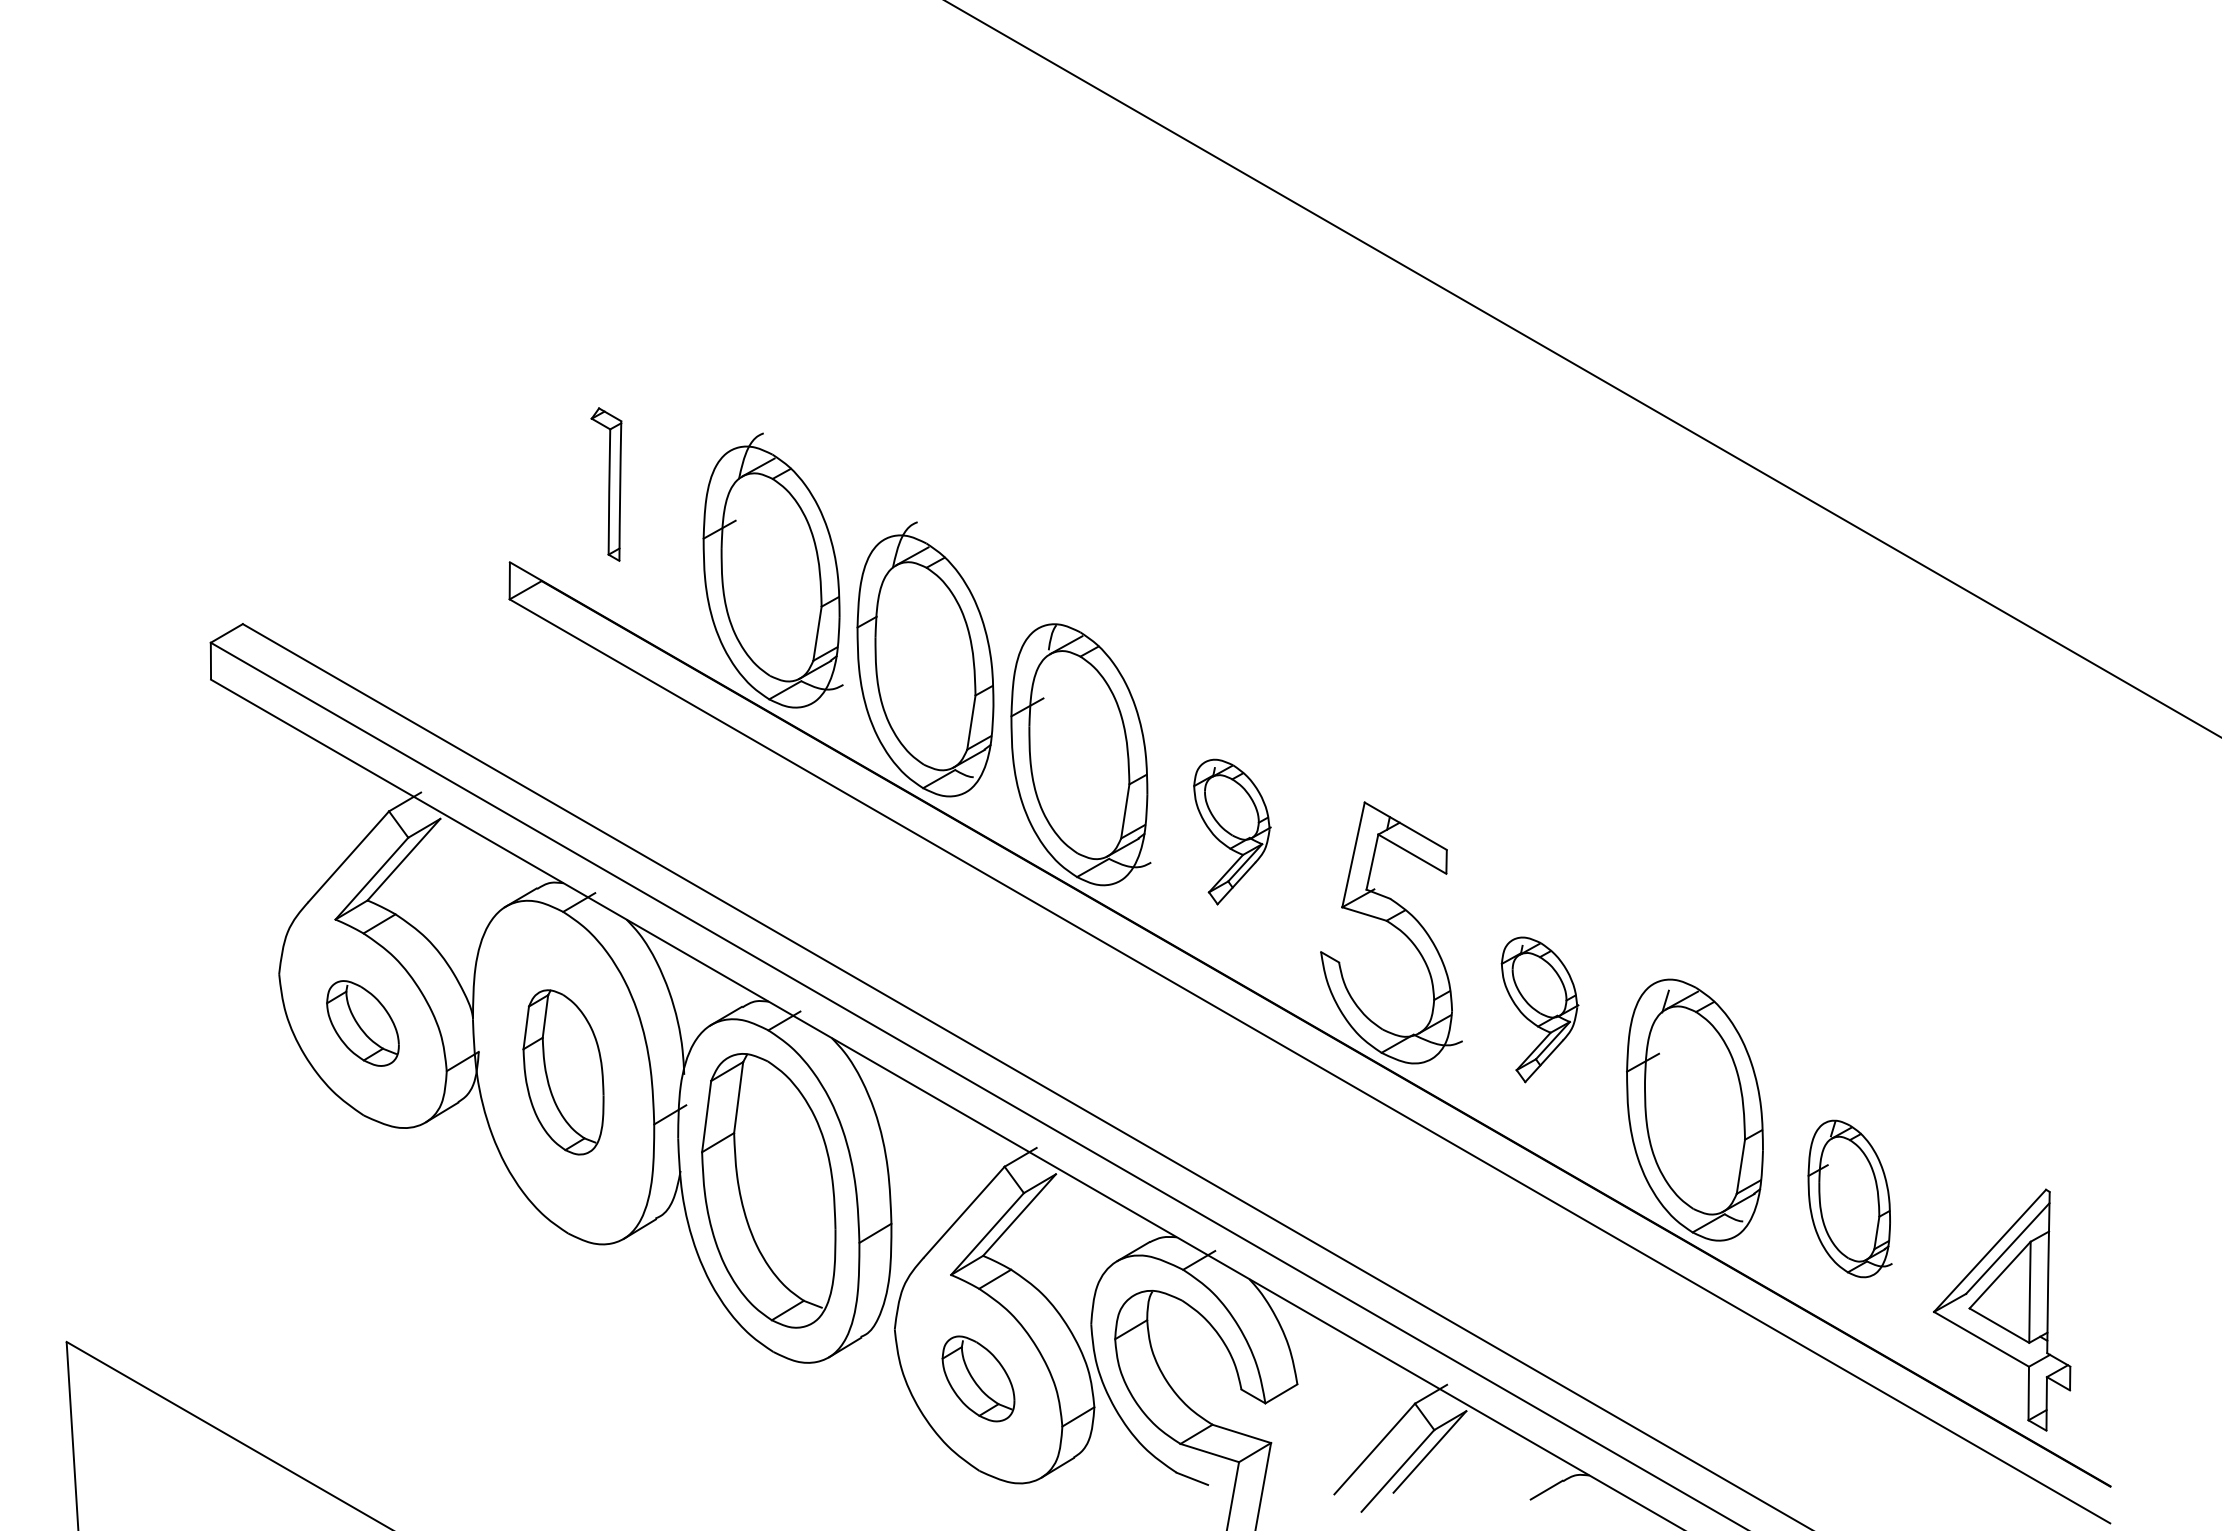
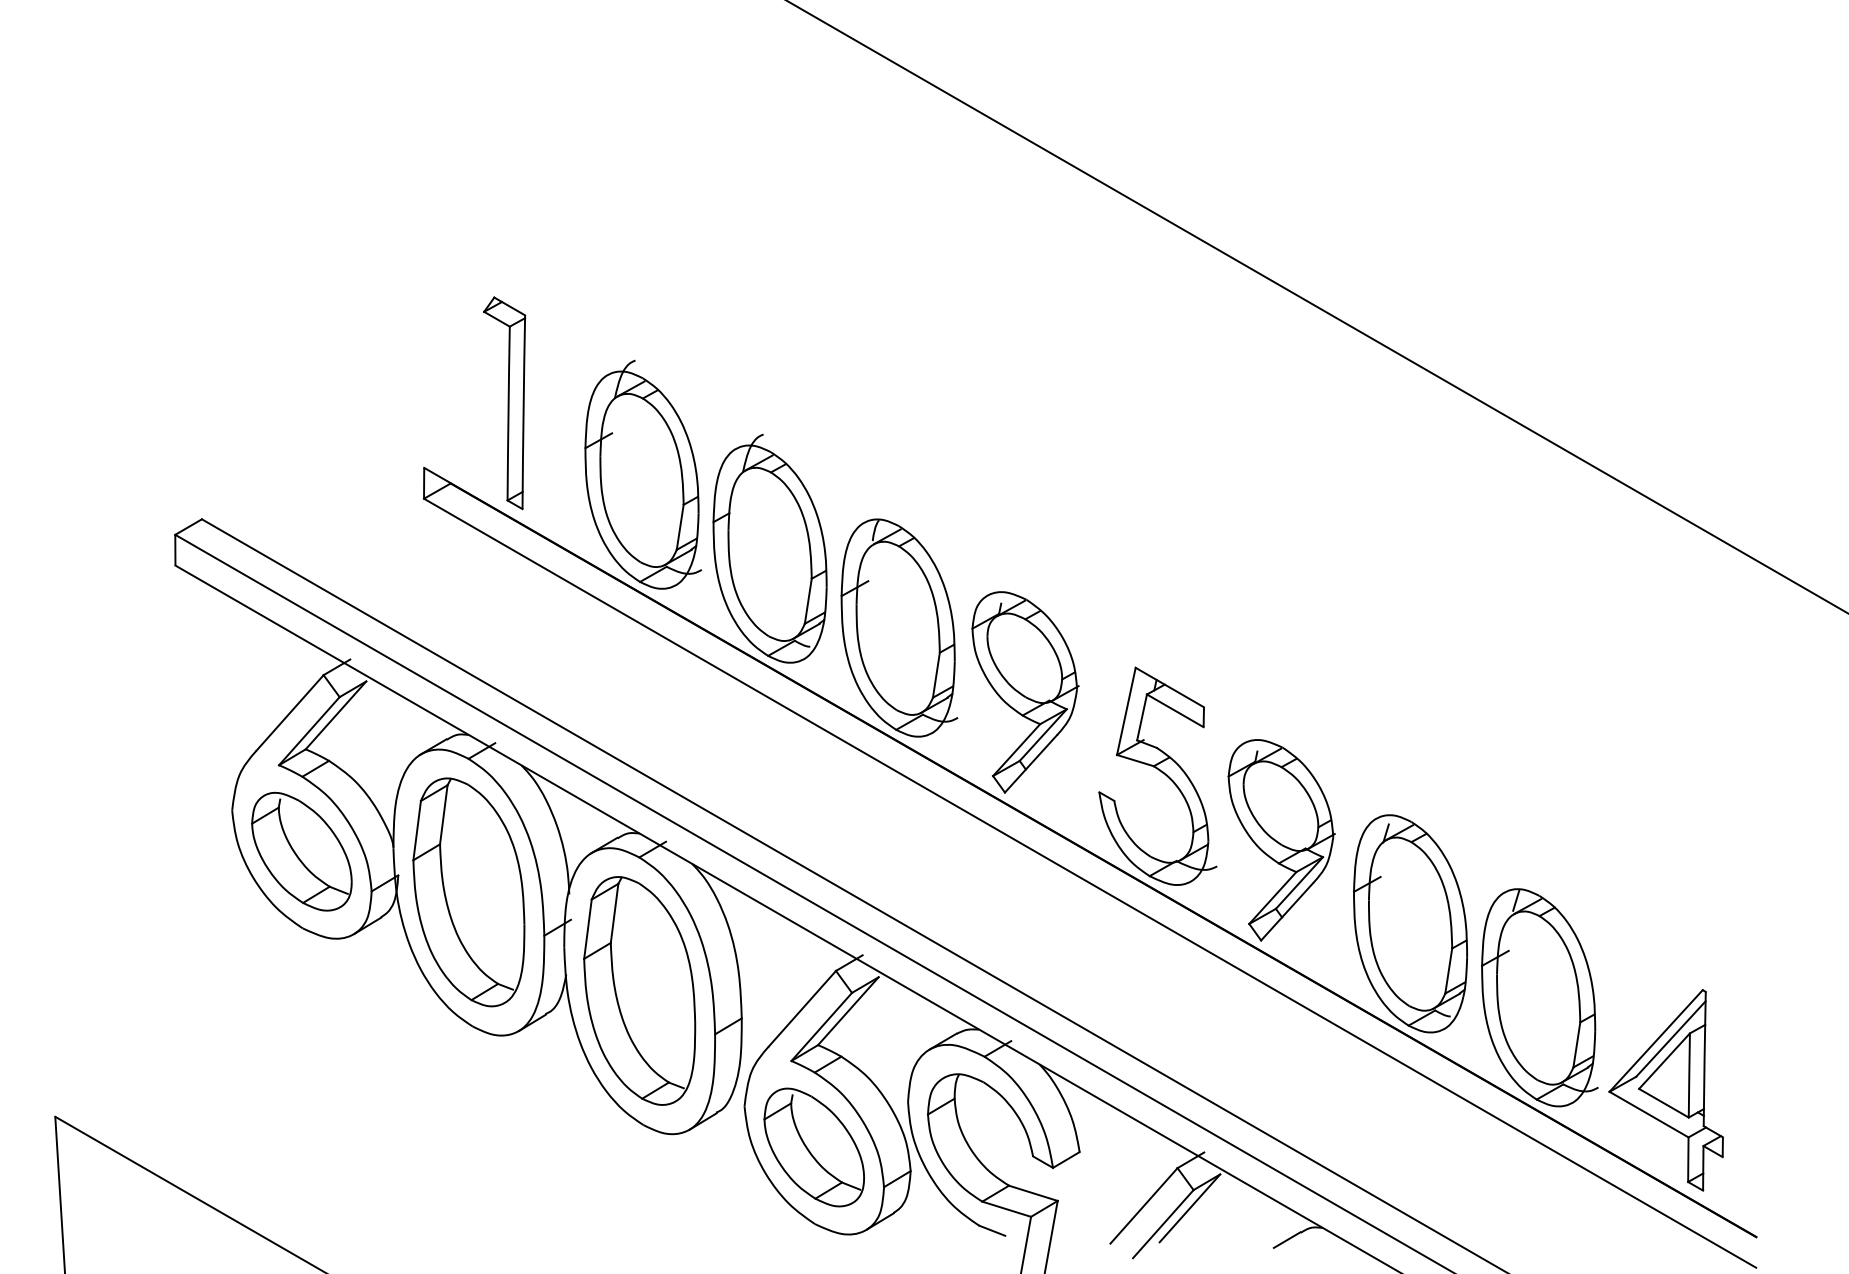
part: (606, 484) -> (504, 403), size x1.67
part: (1232, 831) -> (1025, 691), size x1.67
part: (1539, 1009) -> (1281, 840), size x1.67
part: (362, 1023) -> (301, 851), size x1.67
part: (563, 1072) -> (468, 892), size x1.67
part: (1849, 1198) -> (1539, 997), size x1.67
part: (978, 1378) -> (814, 1147), size x1.67

